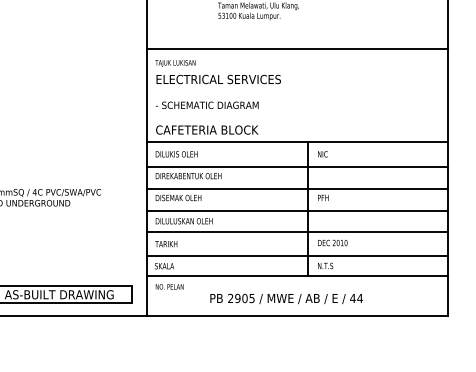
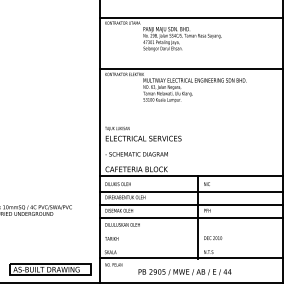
line: (297, 49) -> (191, 120), removed
line: (297, 232) -> (191, 231), removed
line: (297, 255) -> (191, 245), removed

